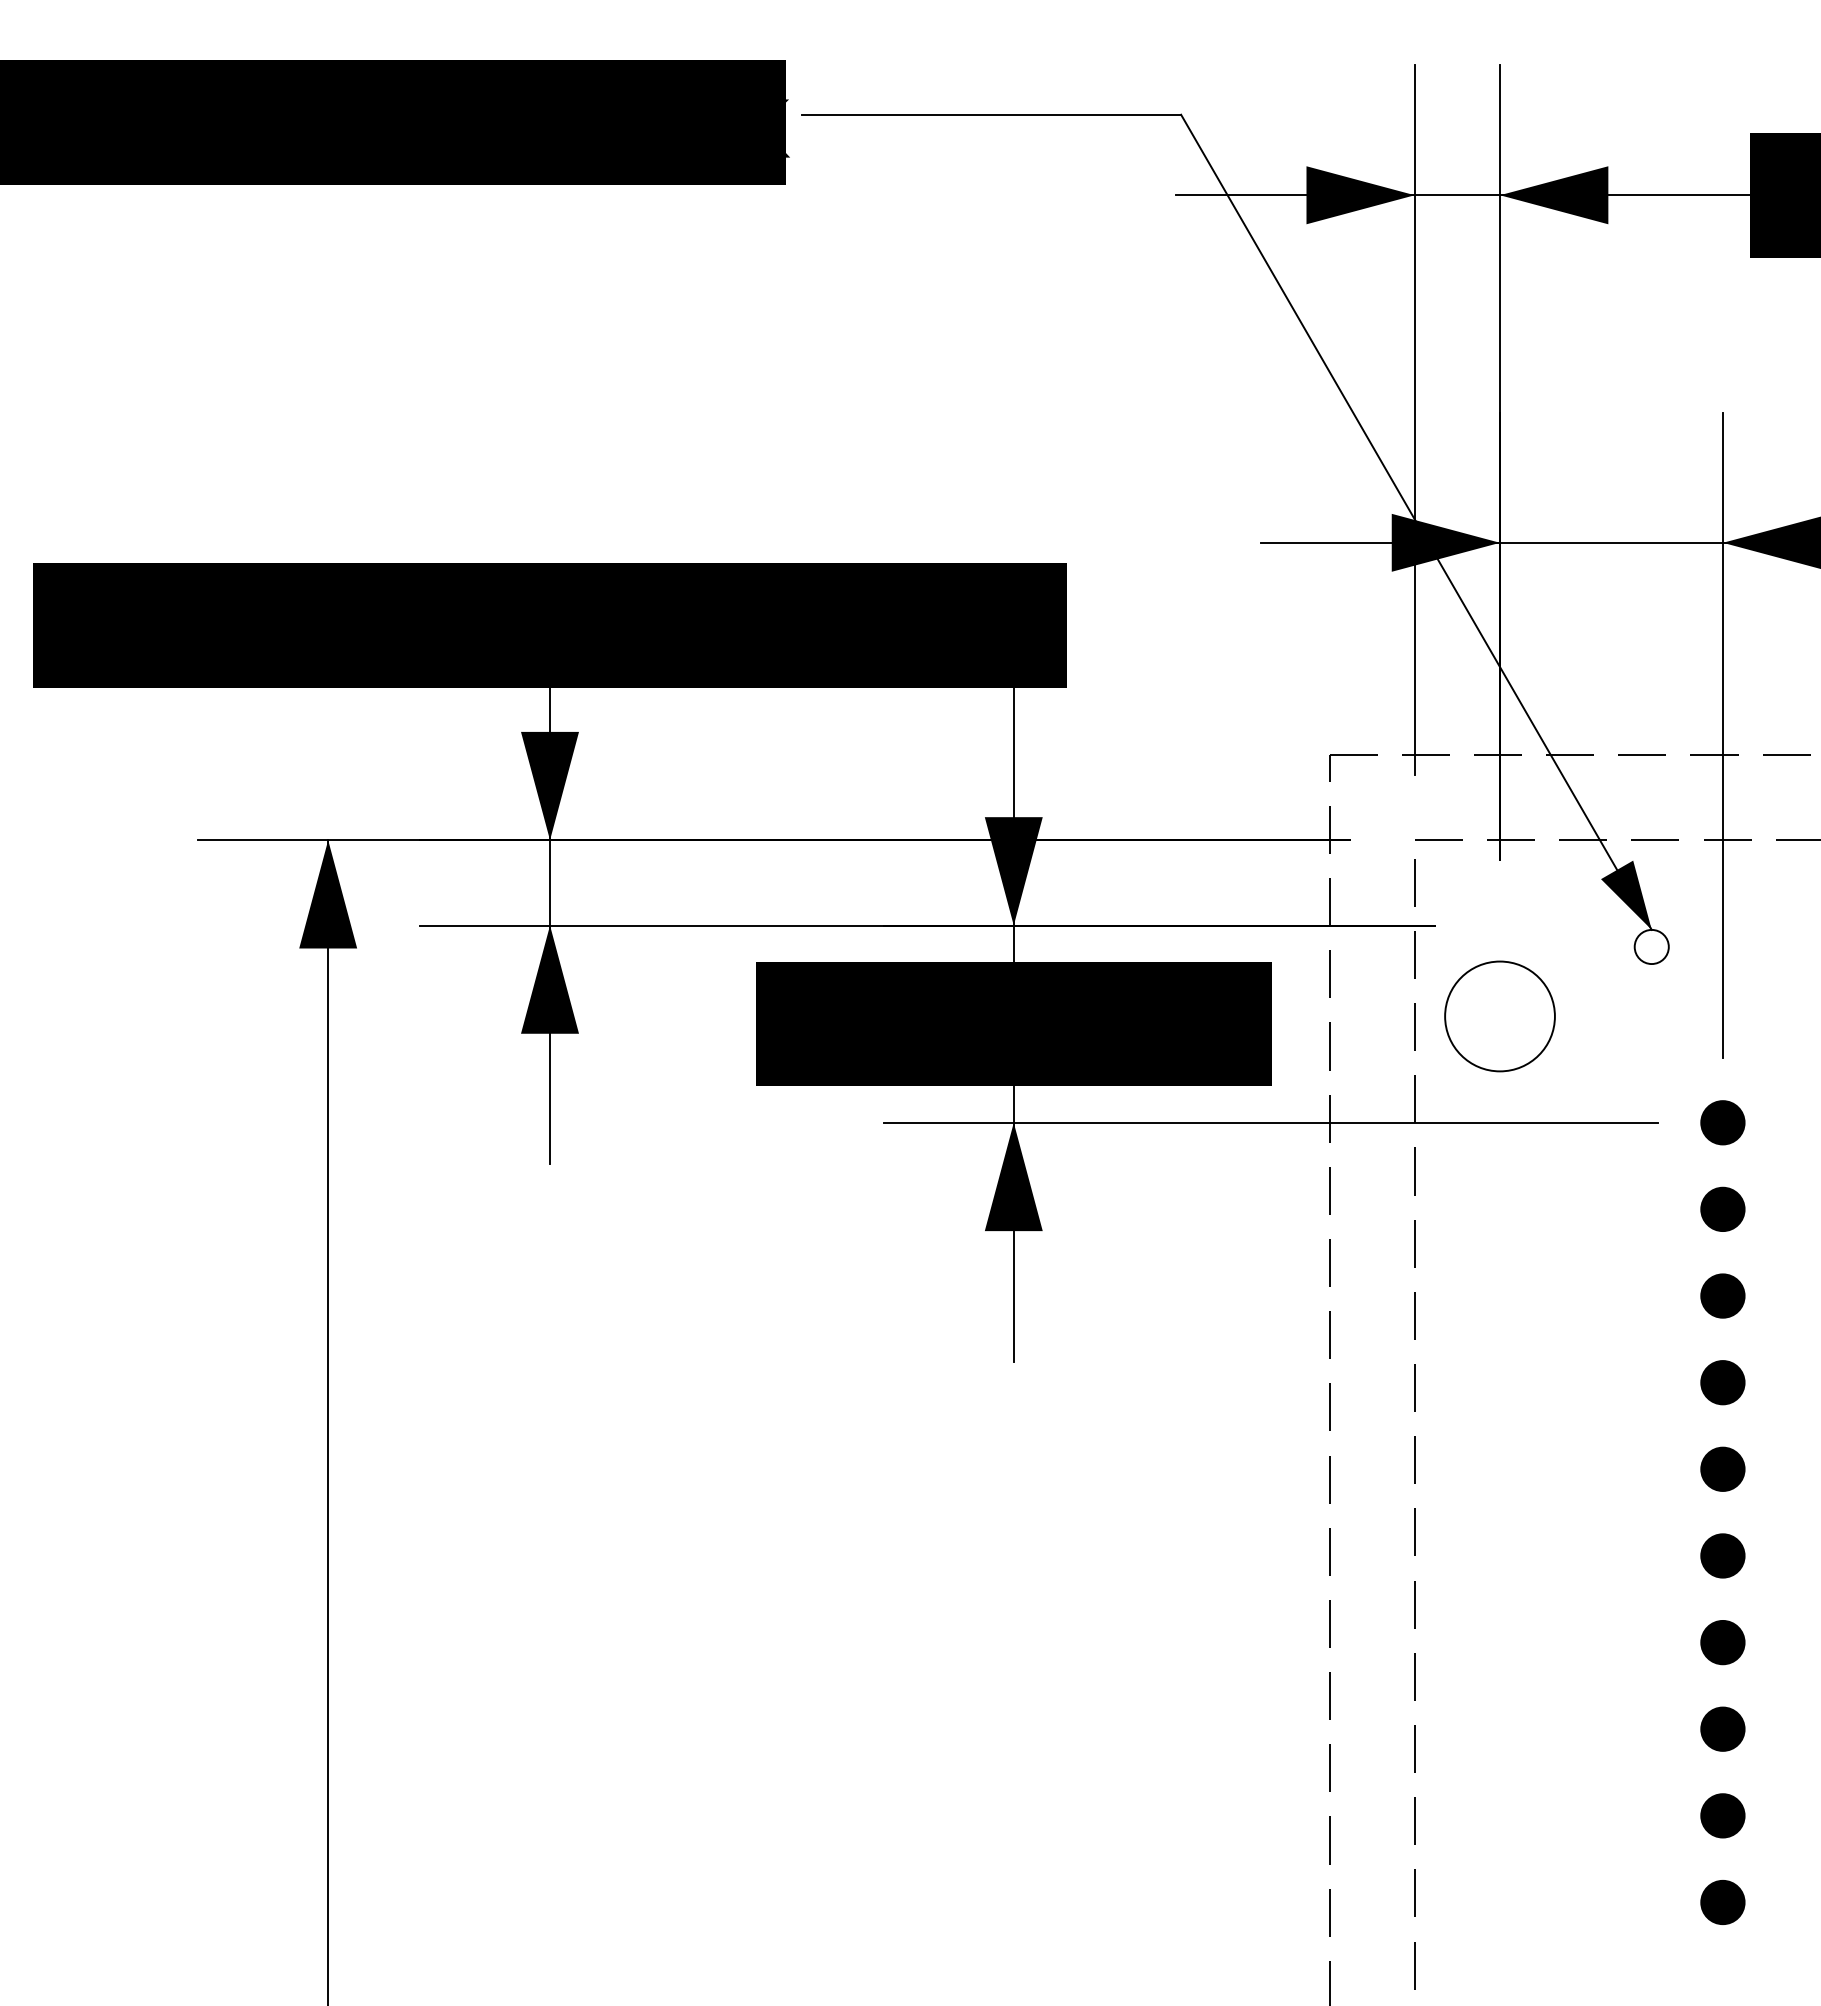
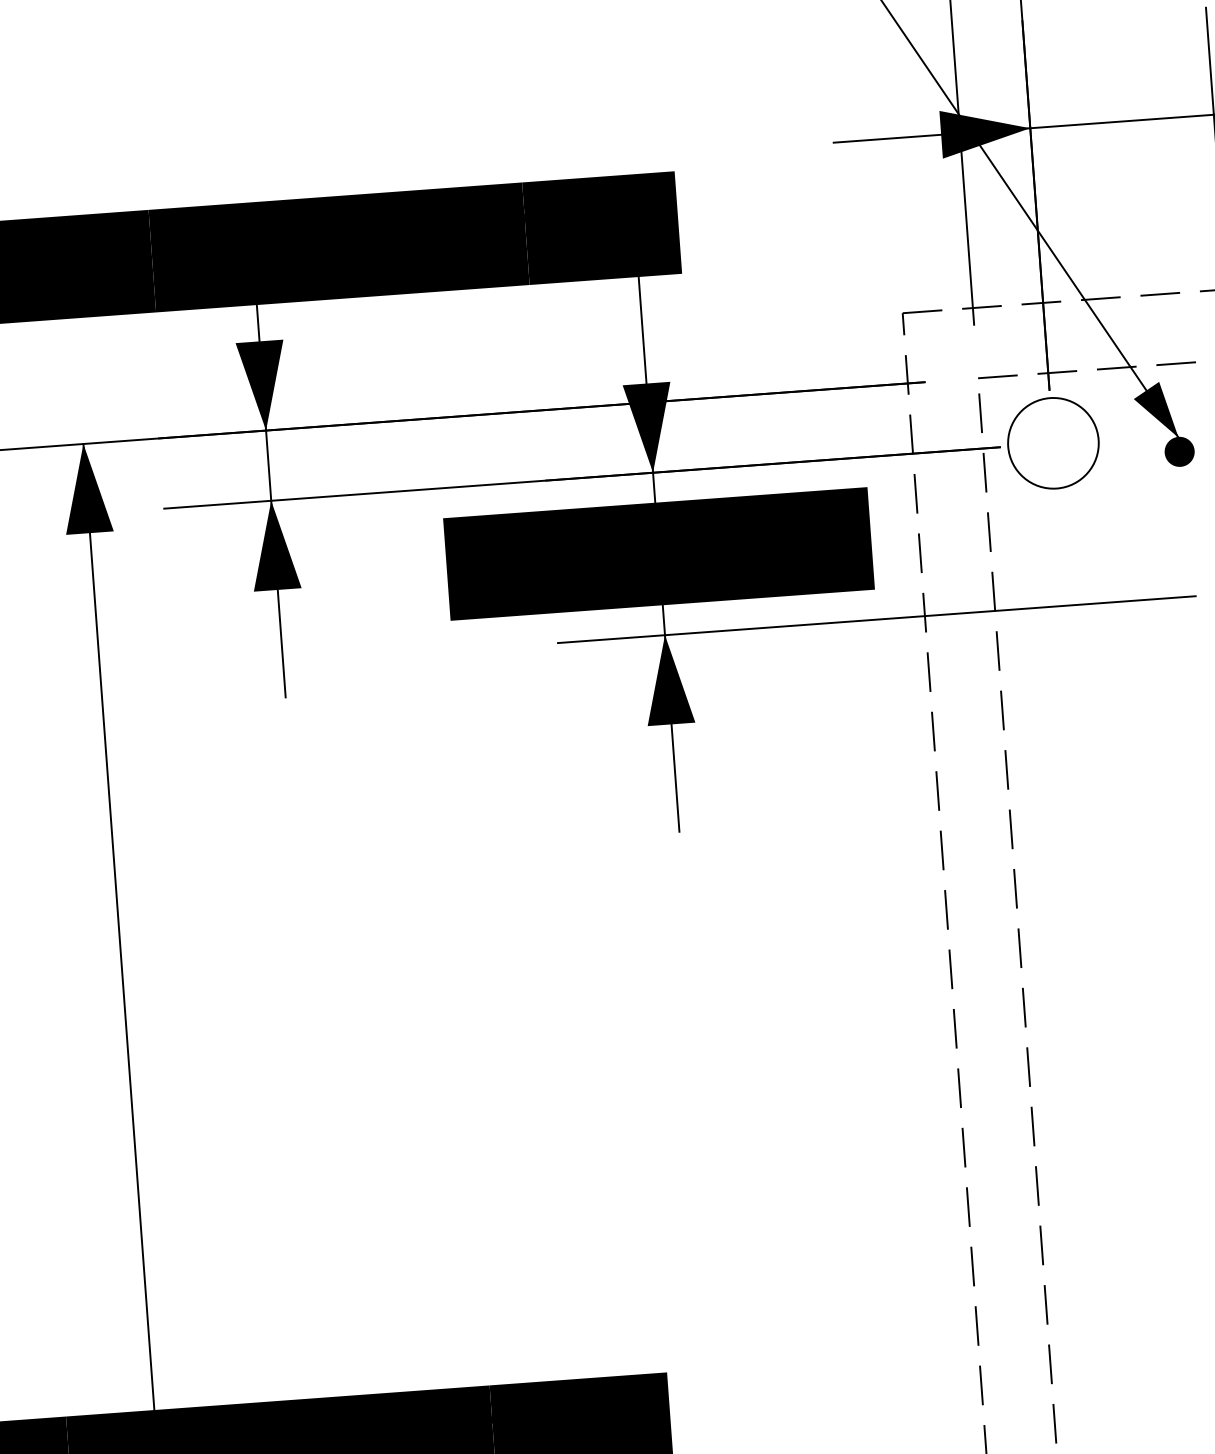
fill: (1651, 946) -> (1179, 451), added
circle: (1499, 1016) -> (1053, 443), moved

